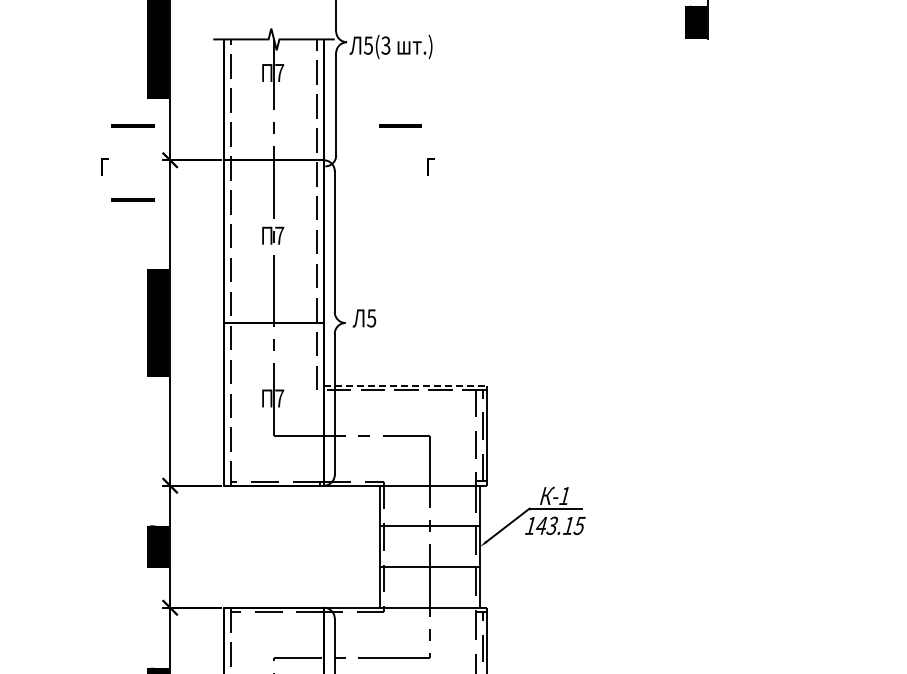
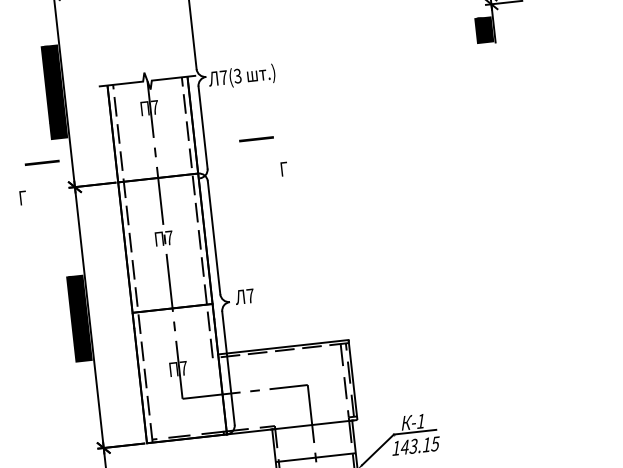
text: (368, 45) -> (223, 77), 5(3 -> 7(3
line: (132, 199) -> (48, 221), removed
text: (371, 318) -> (250, 296), 5 -> 7
line: (405, 385) -> (283, 346), dashed -> solid

